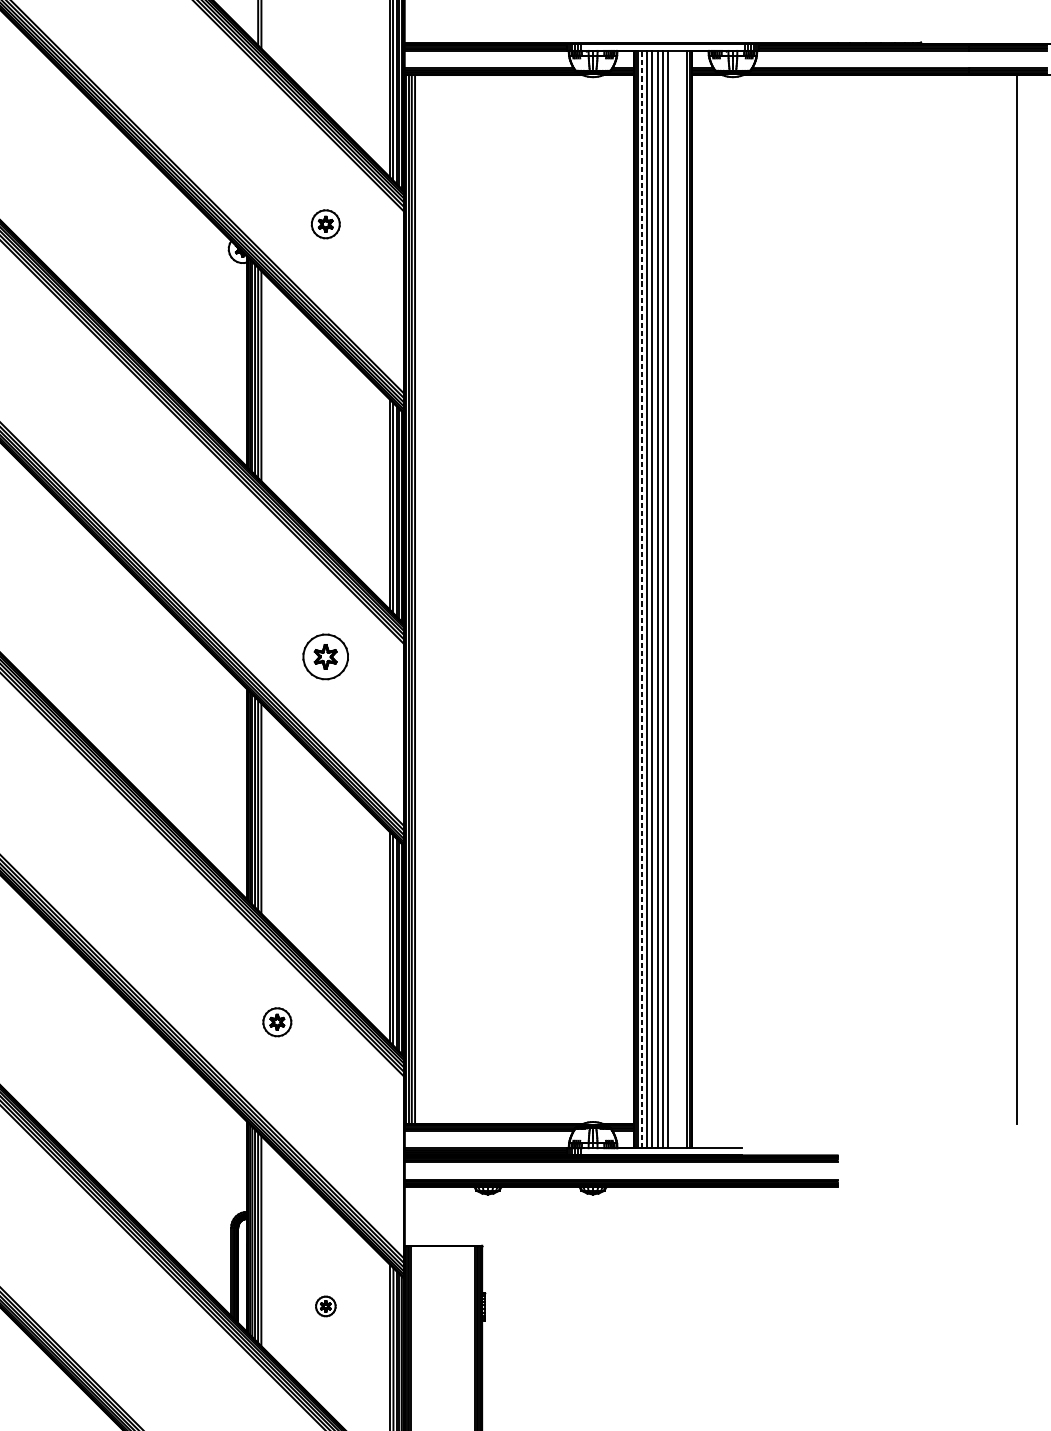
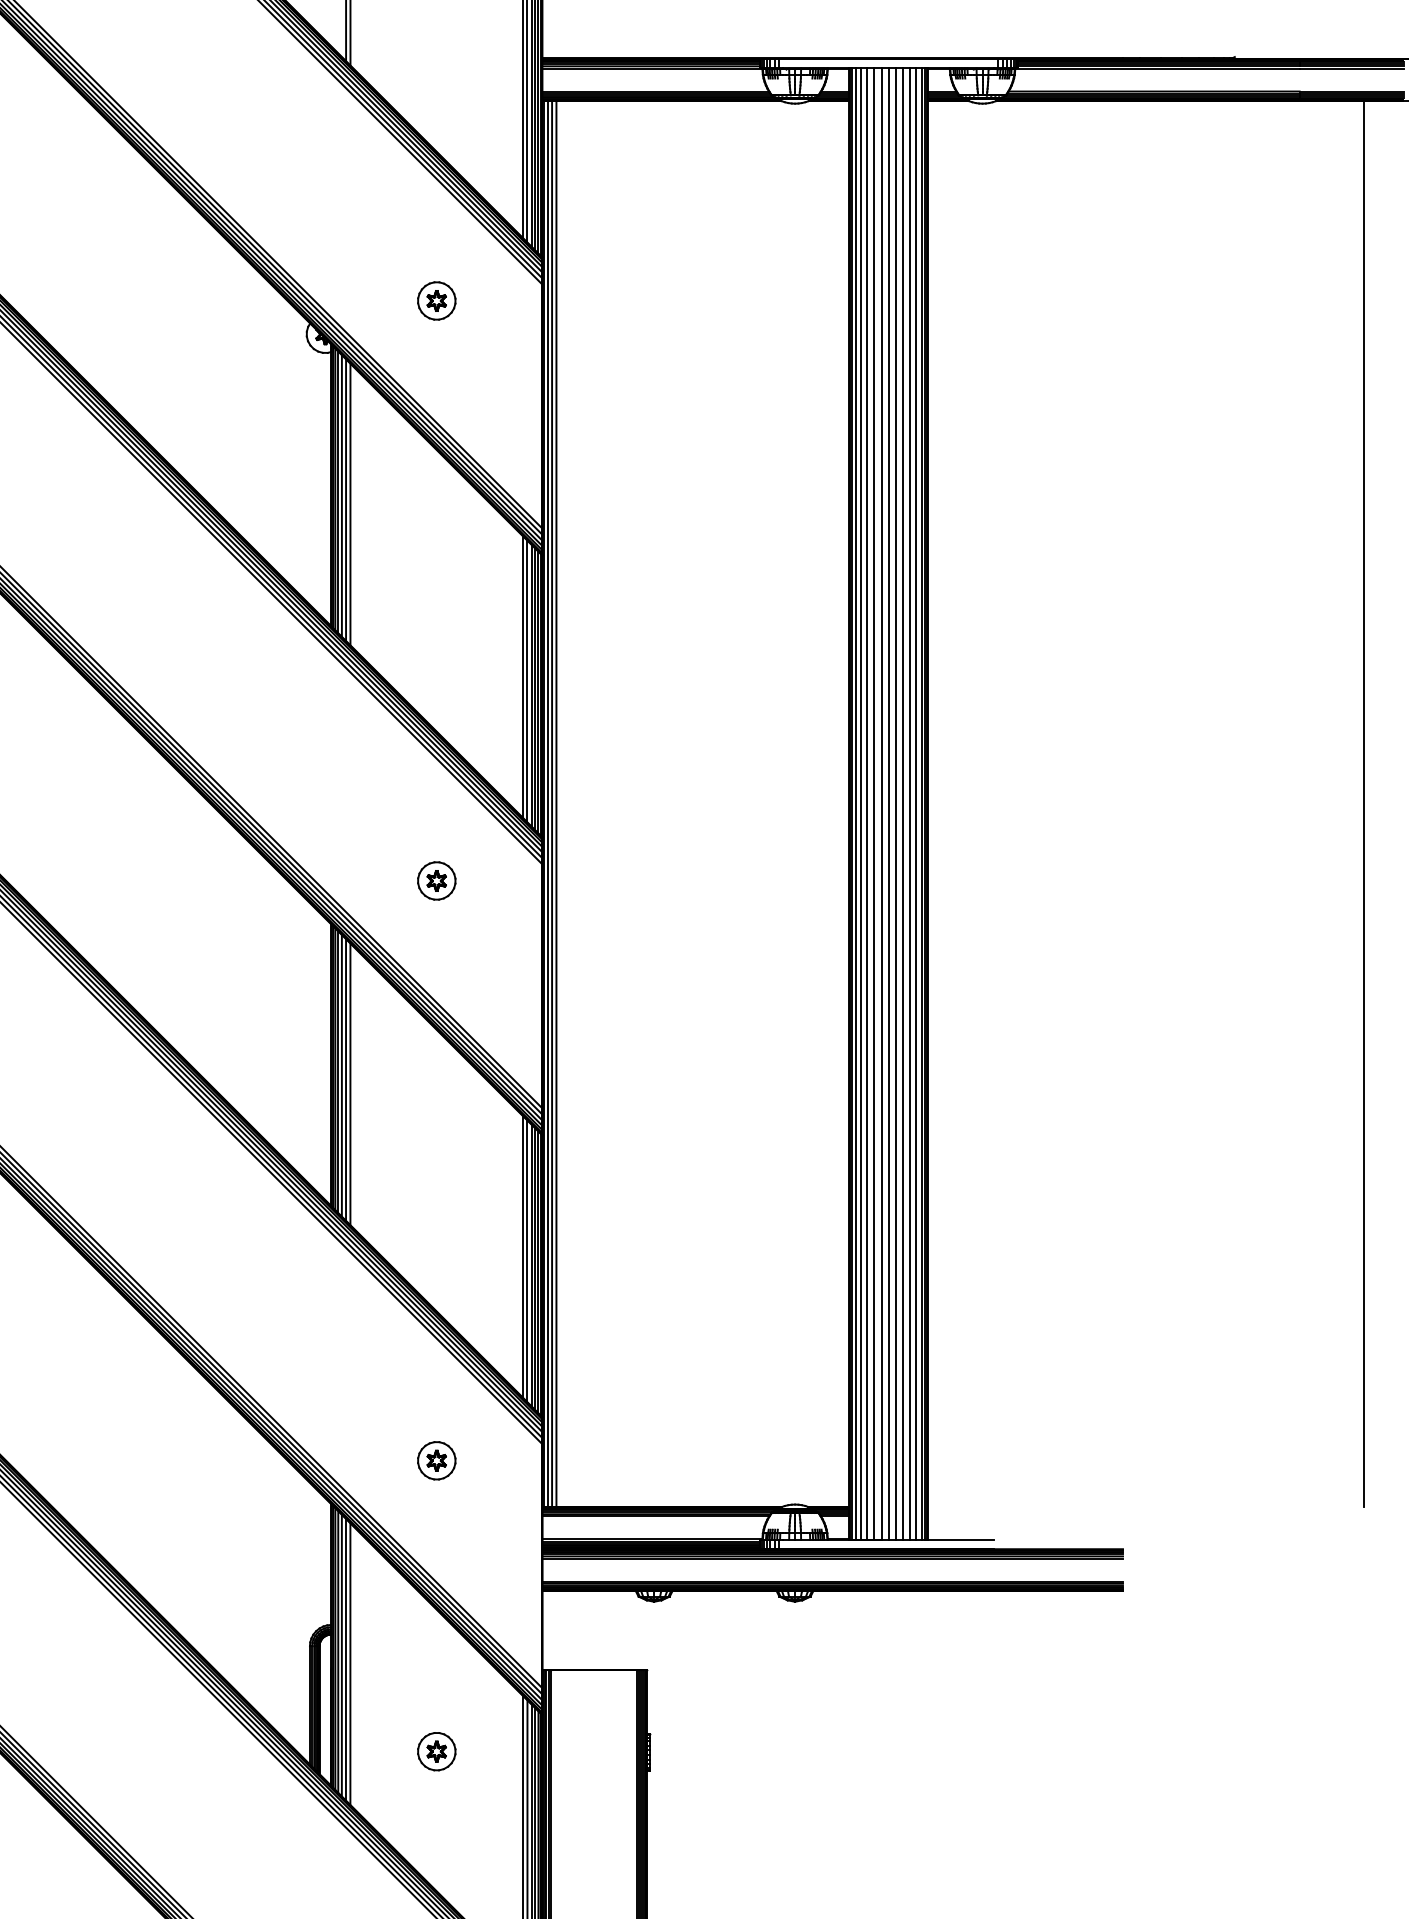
line: (641, 599) -> (860, 803), dashed -> solid
line: (673, 599) -> (903, 803), added
line: (679, 599) -> (910, 803), added
line: (683, 599) -> (916, 803), added
part: (325, 656) -> (436, 880), size x0.62
part: (277, 1022) -> (436, 1460), moved
part: (325, 1306) -> (436, 1751), size x1.43

